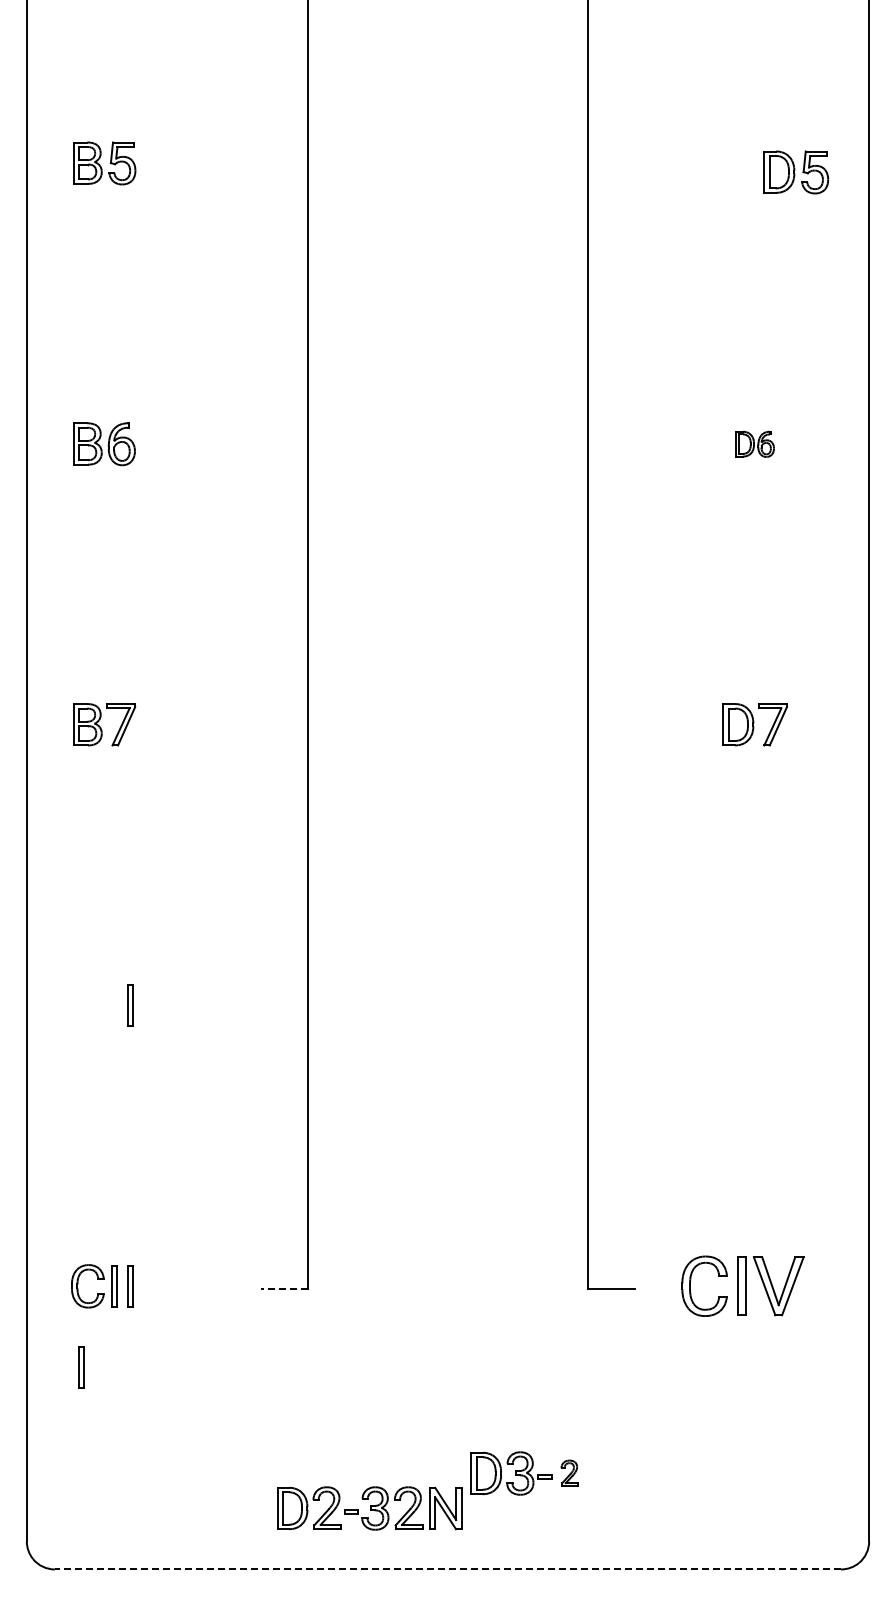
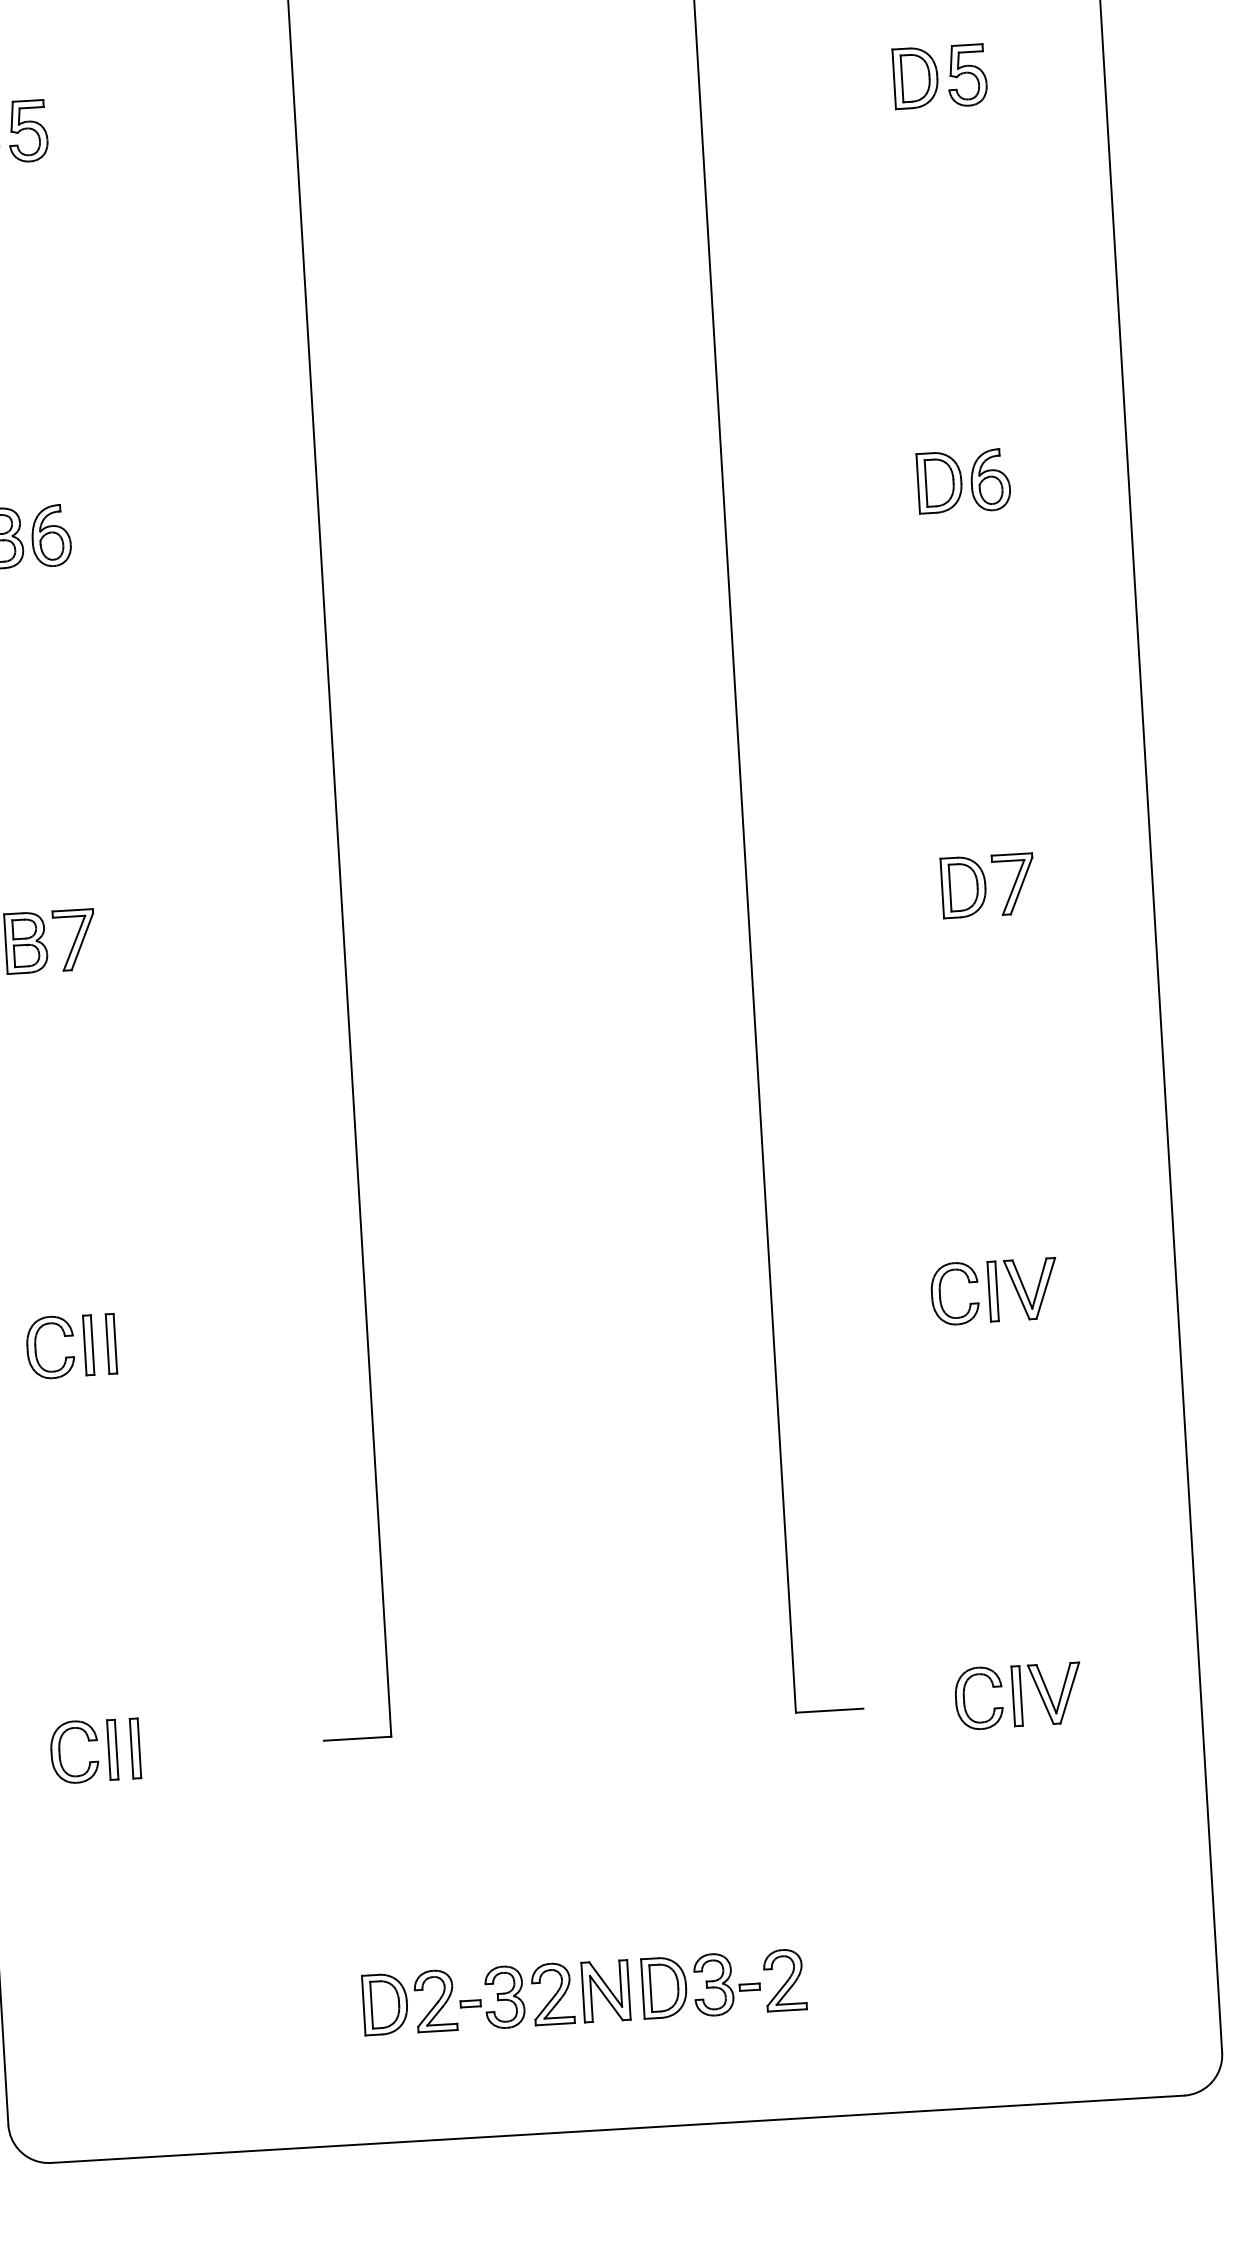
part: (796, 172) -> (940, 77), moved
part: (754, 444) -> (963, 482), size x1.67
part: (97, 998) -> (63, 1336), added
part: (742, 1005) -> (993, 1291), added
part: (742, 1286) -> (1017, 1696), size x0.71
line: (283, 1288) -> (356, 1738), dashed -> solid
part: (81, 1367) -> (72, 1869), removed
part: (569, 1472) -> (784, 1979), size x1.67
part: (369, 1508) -> (496, 1997), moved
line: (447, 1569) -> (616, 2129), dashed -> solid

